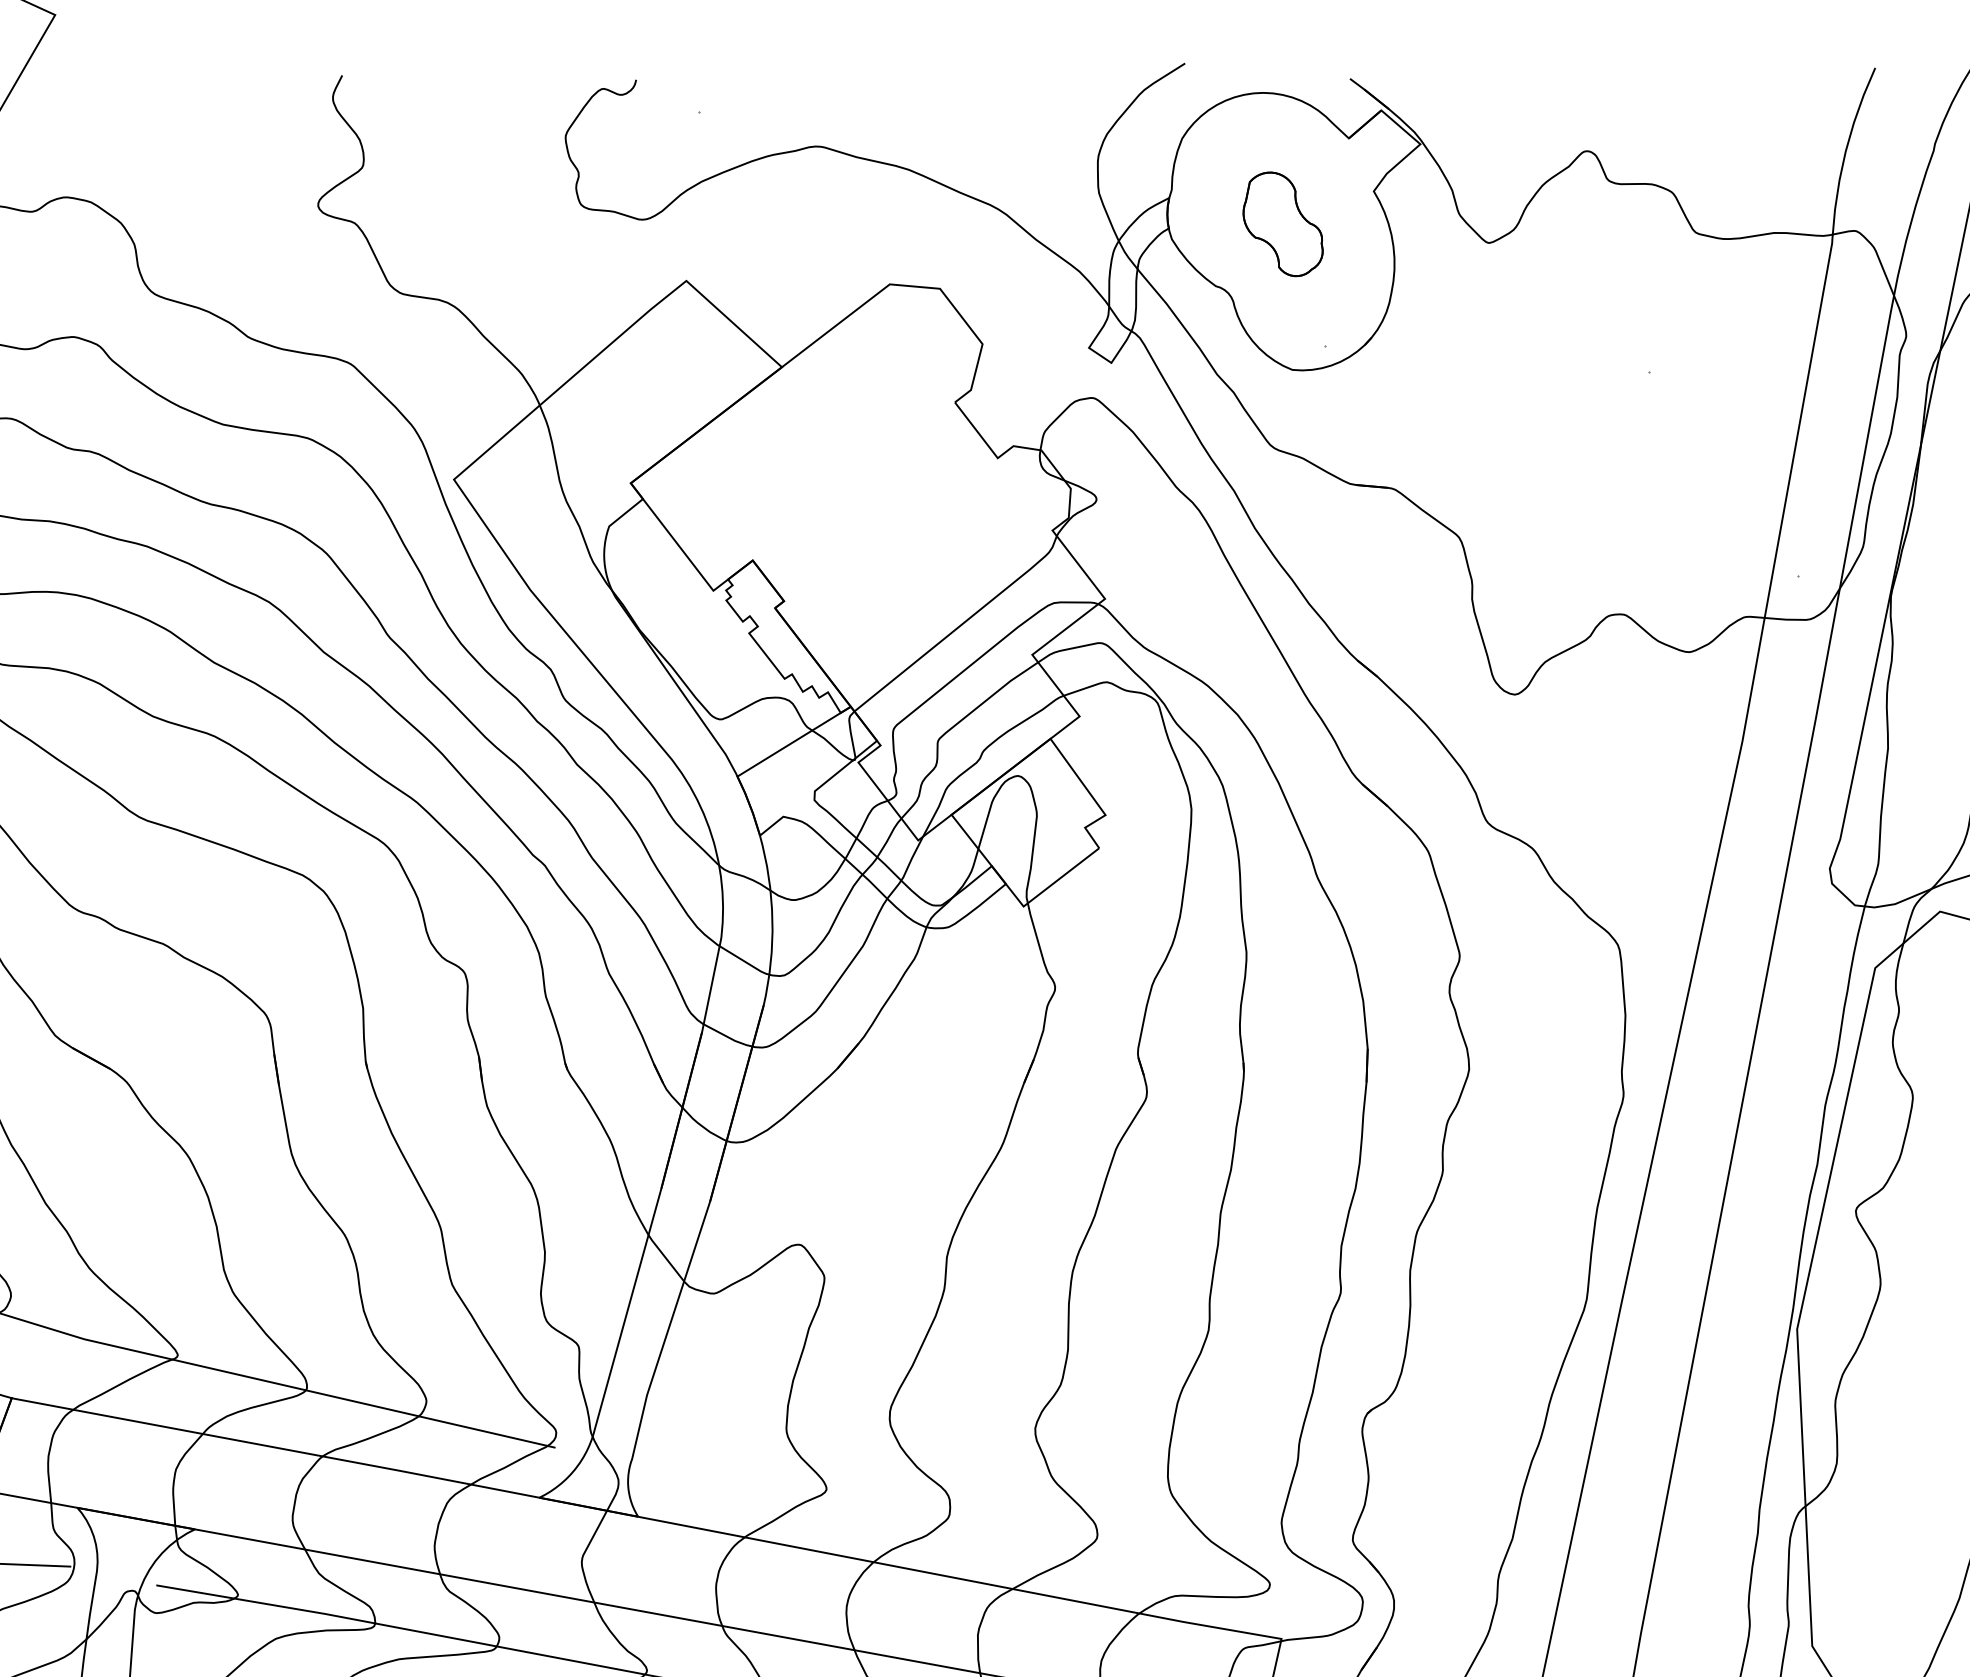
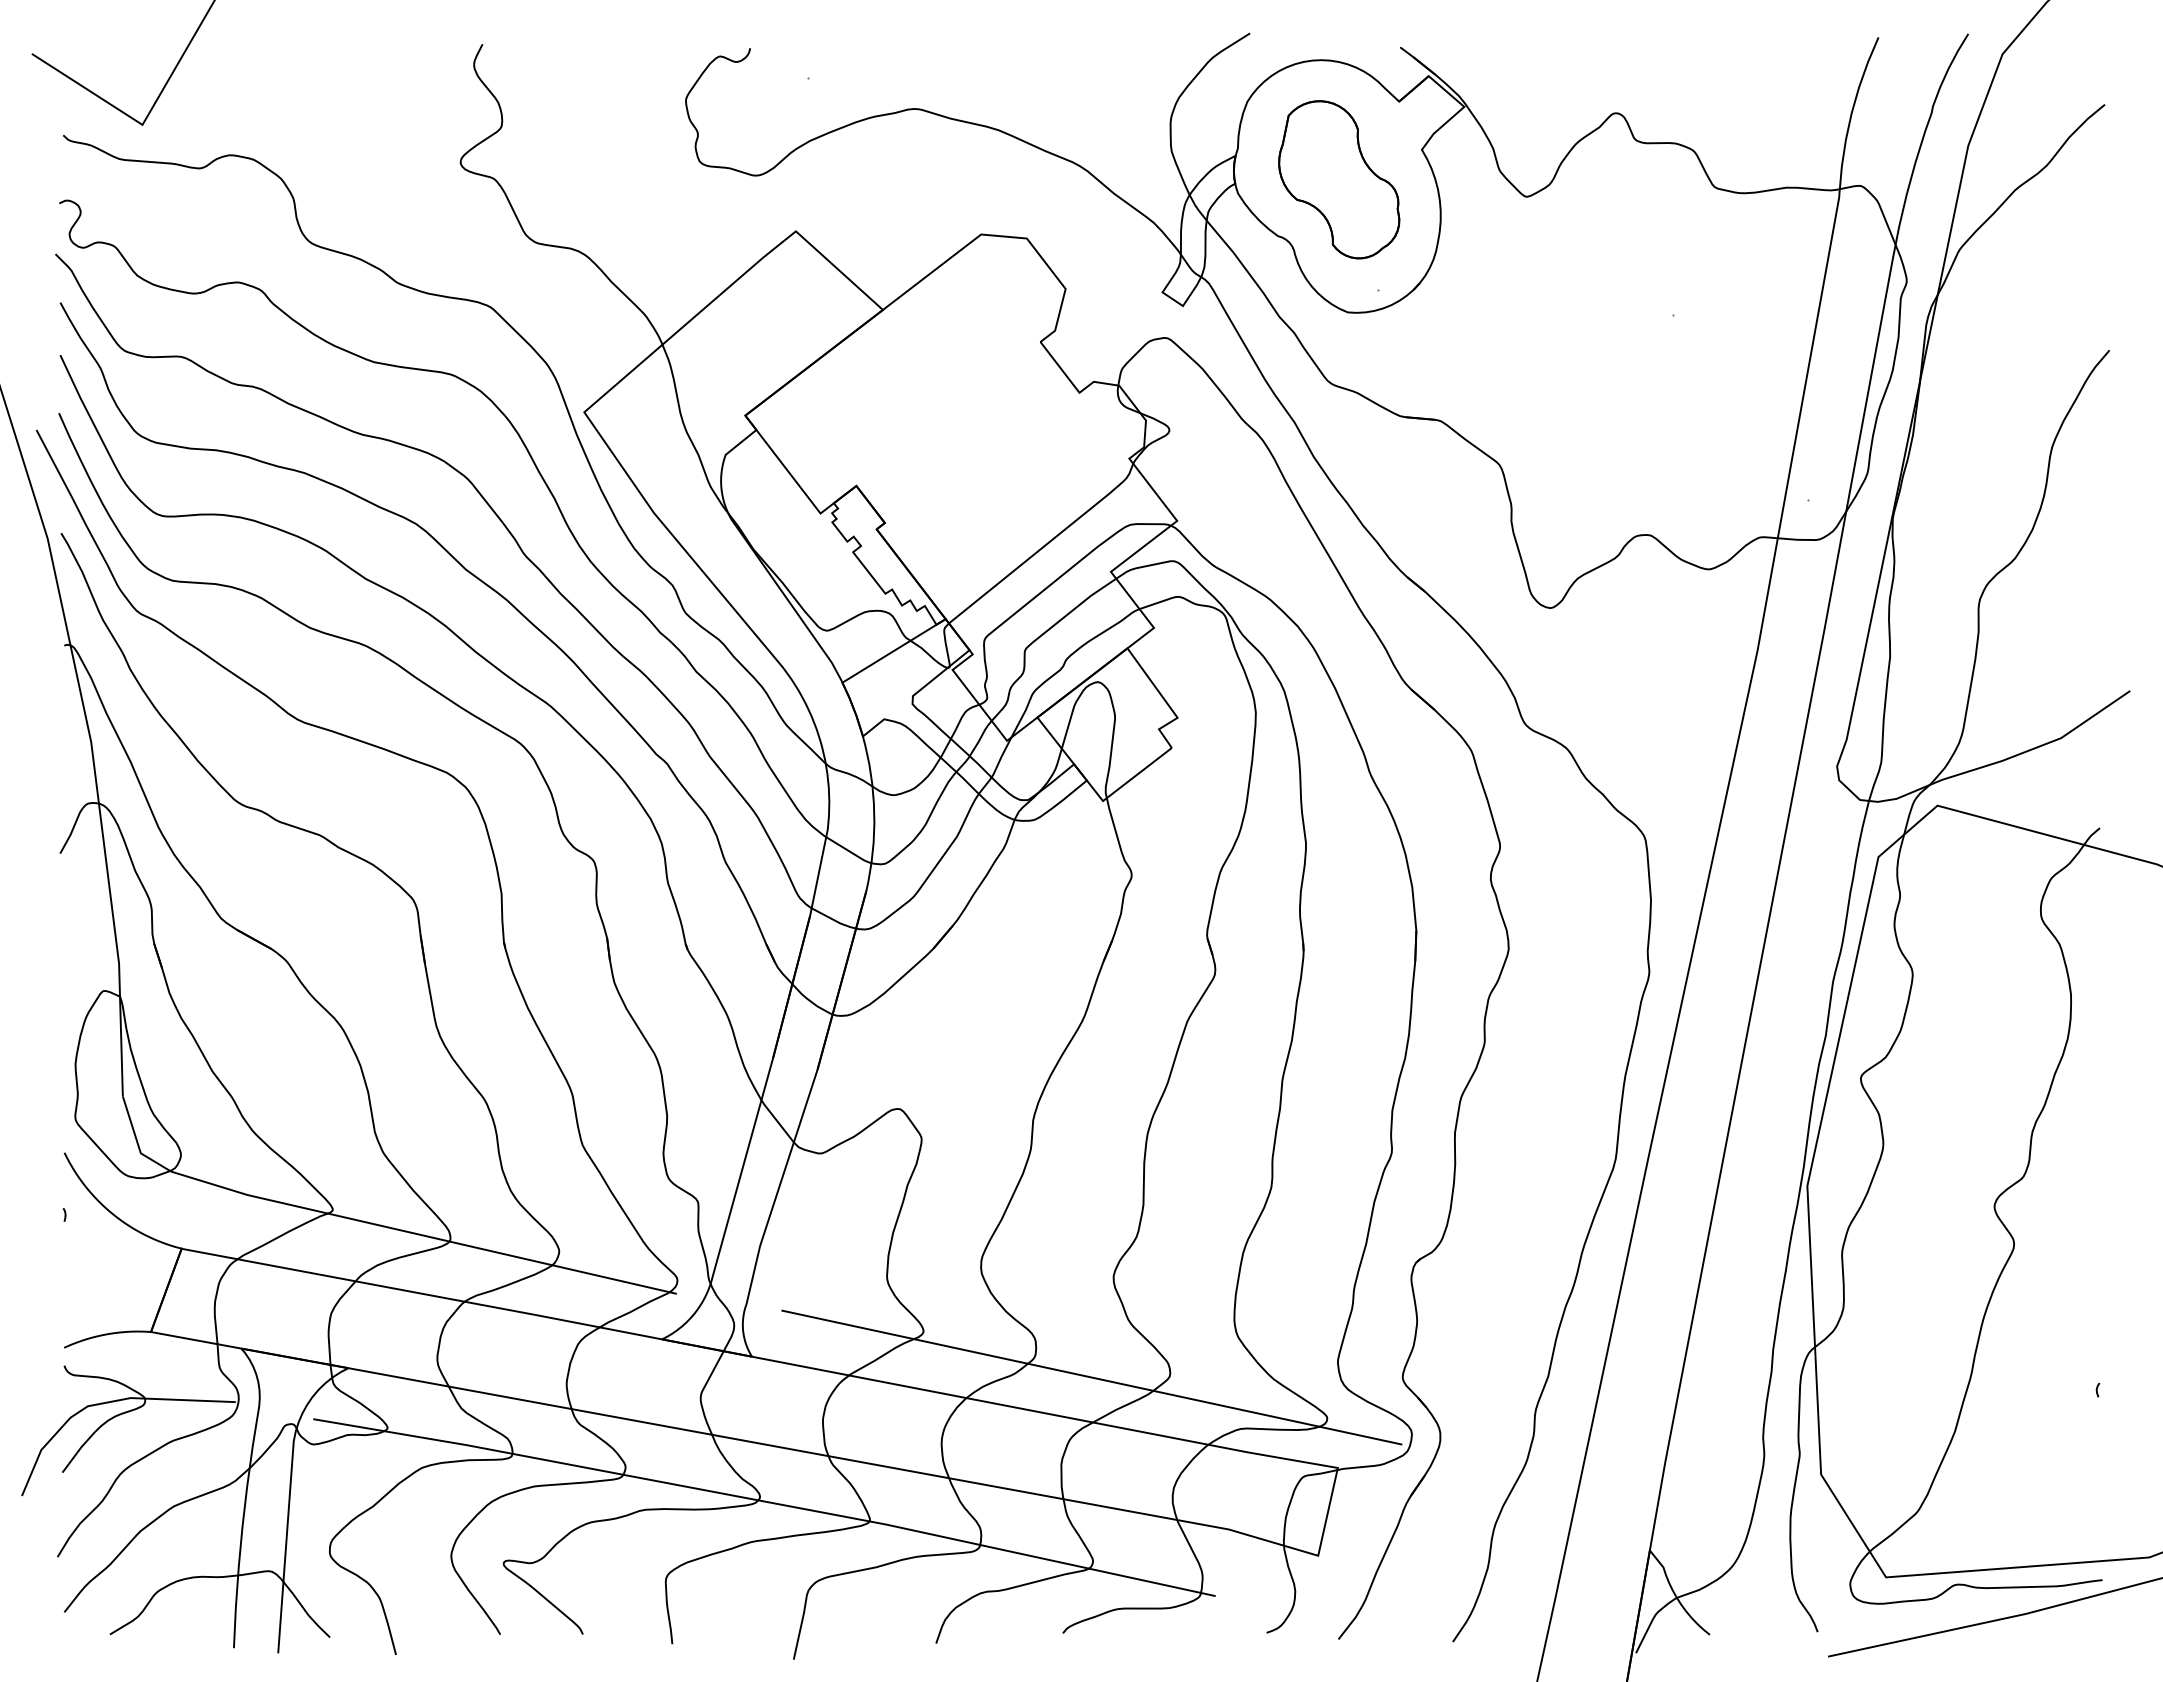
part: (1283, 223) -> (1339, 179), size x1.67
line: (1010, 1539) -> (1091, 1377), added

